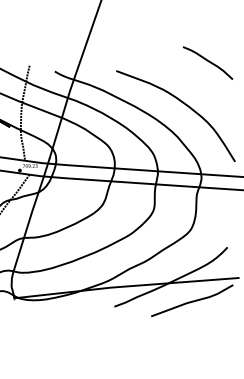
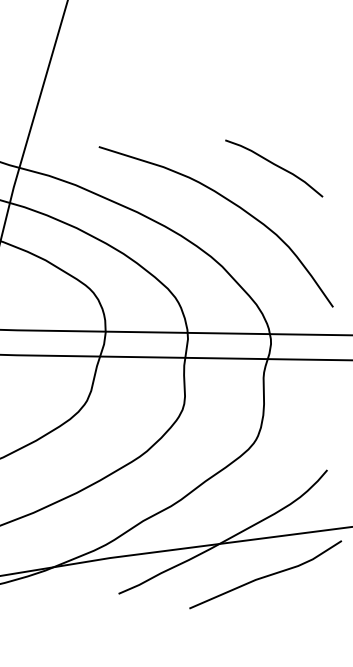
curve: (207, 61) -> (273, 165), moved

